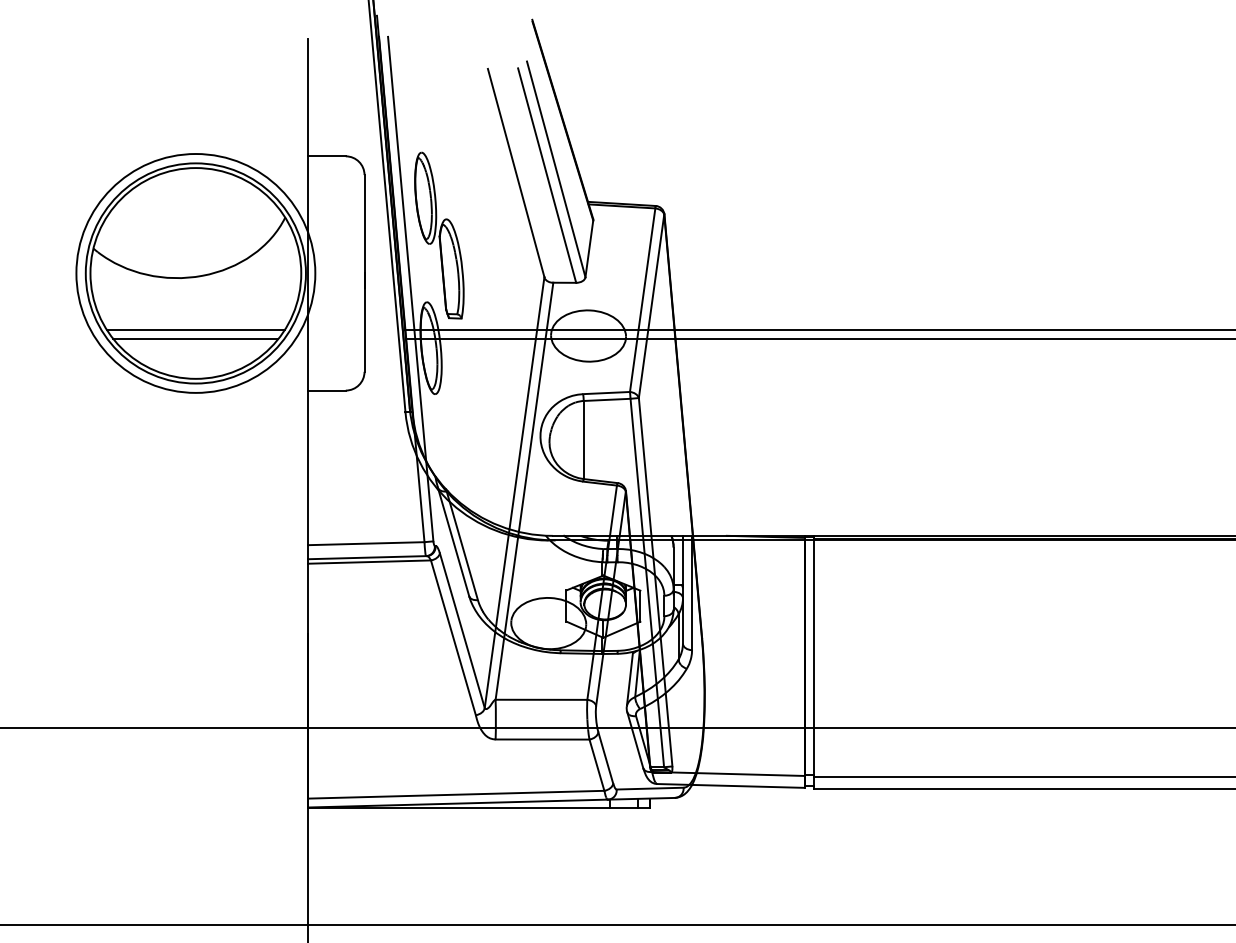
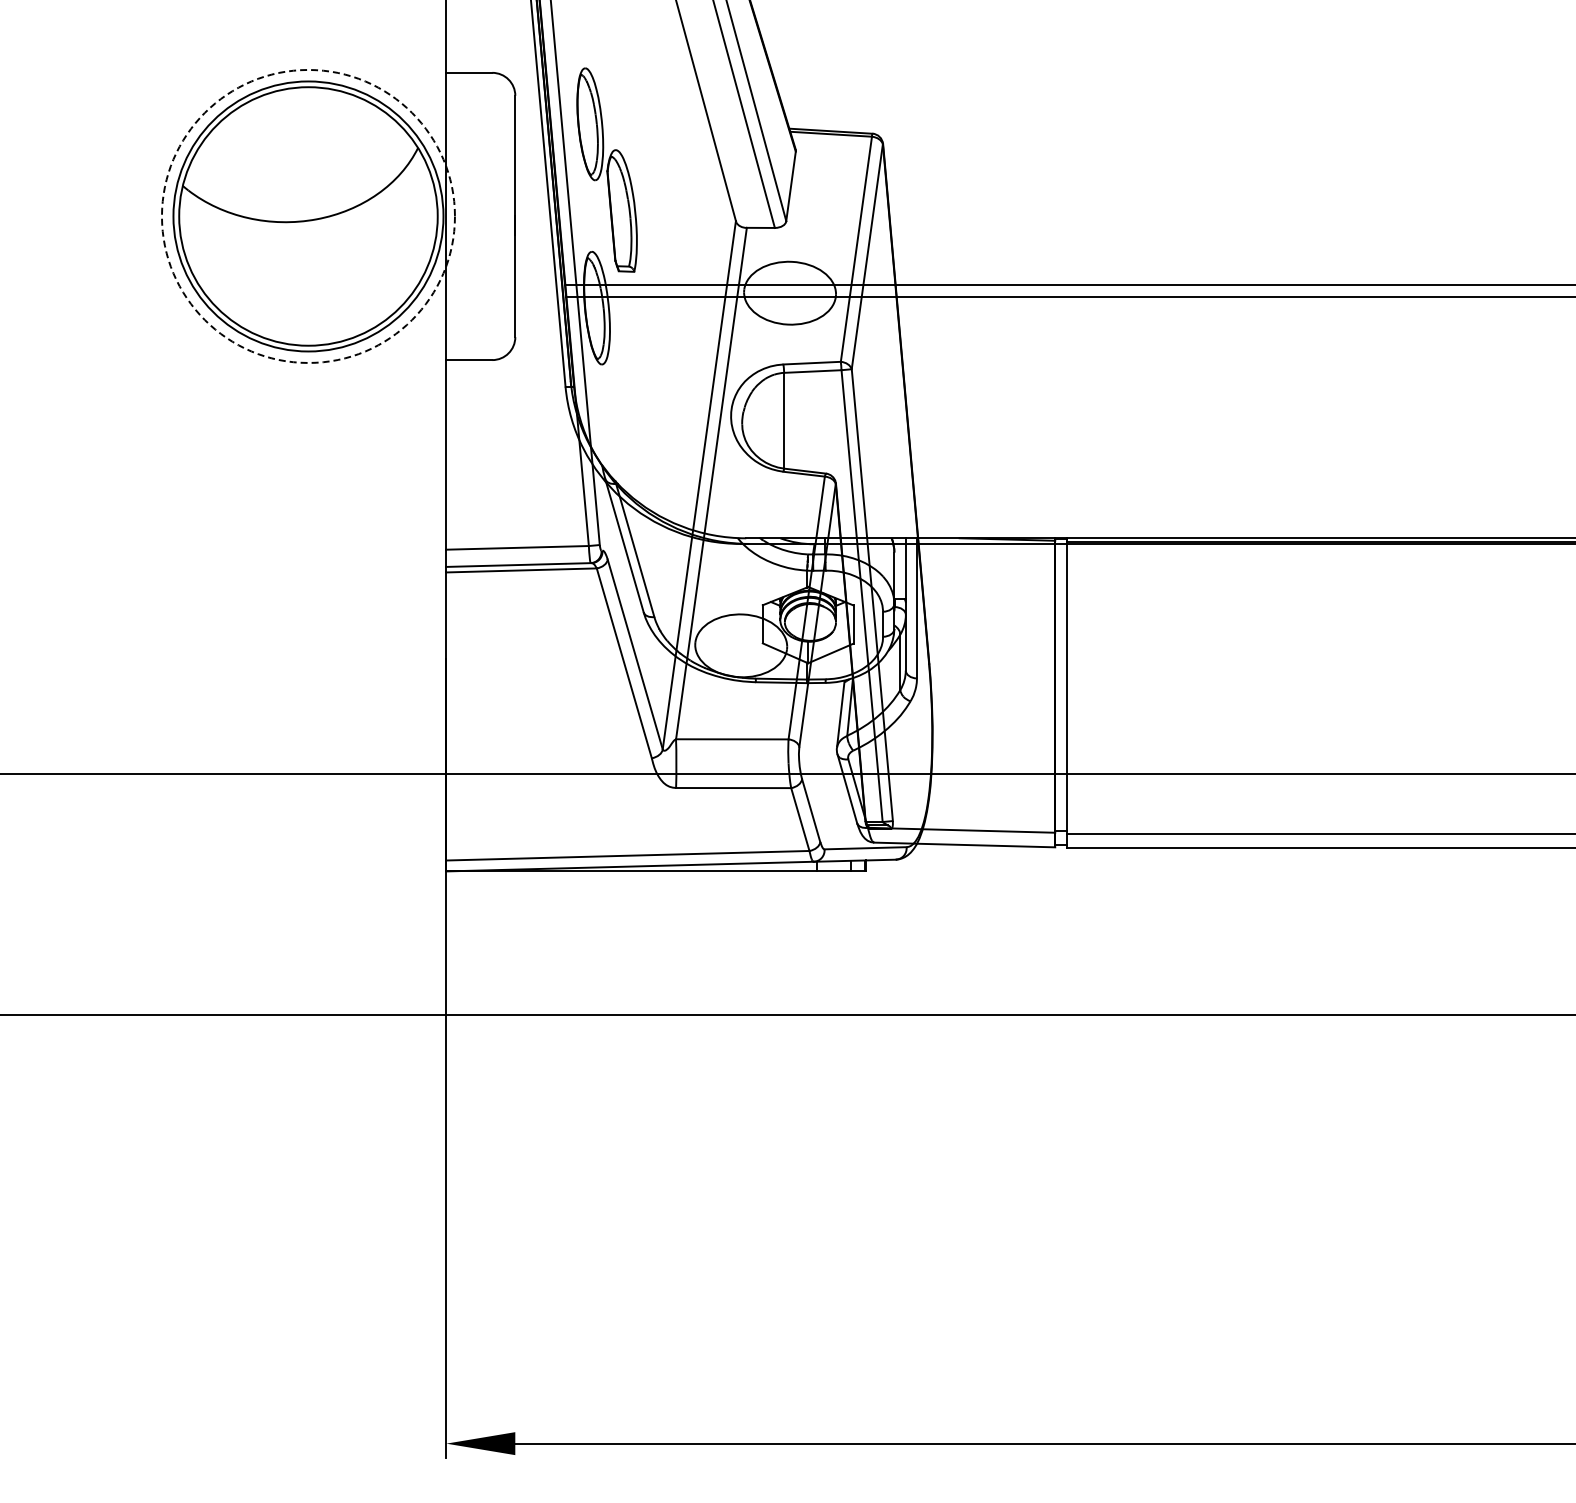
circle: (195, 272) -> (307, 215), solid -> dashed
line: (195, 329) -> (308, 285), removed
line: (195, 338) -> (308, 296), removed

